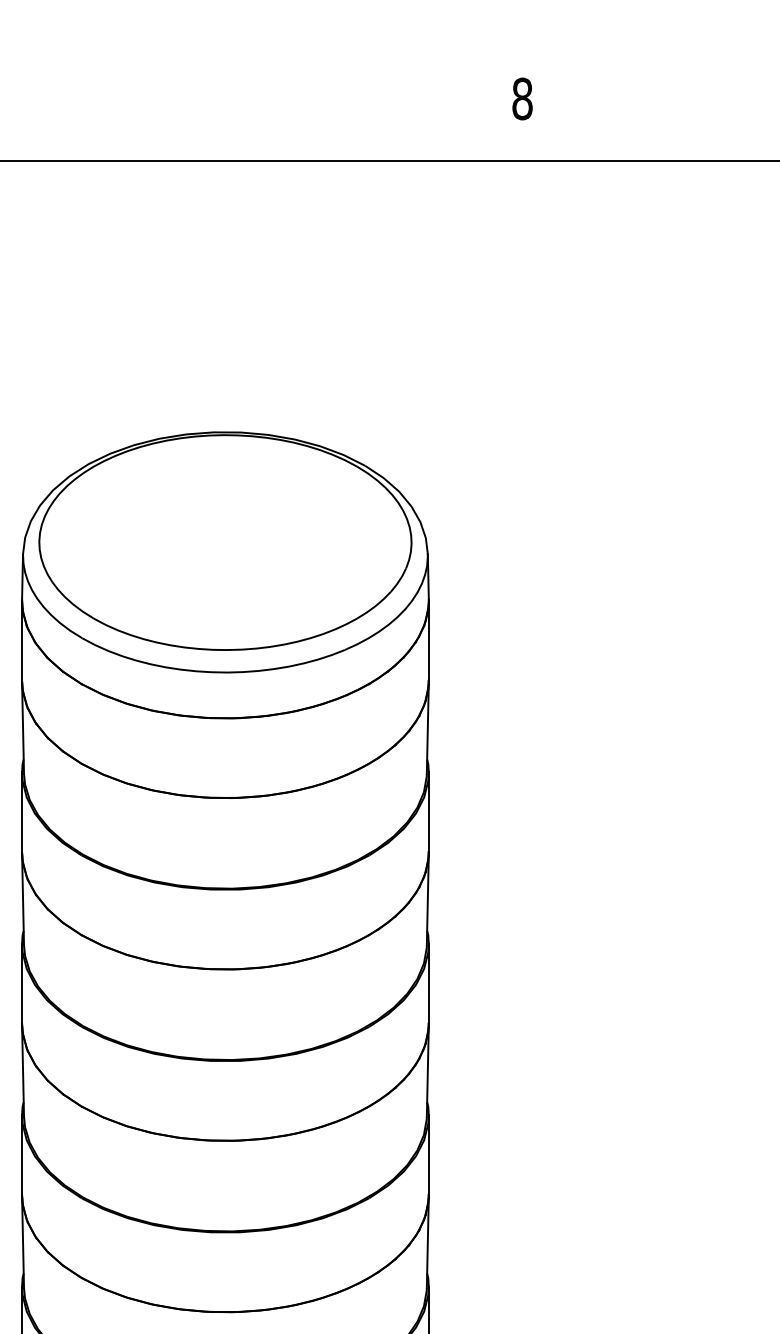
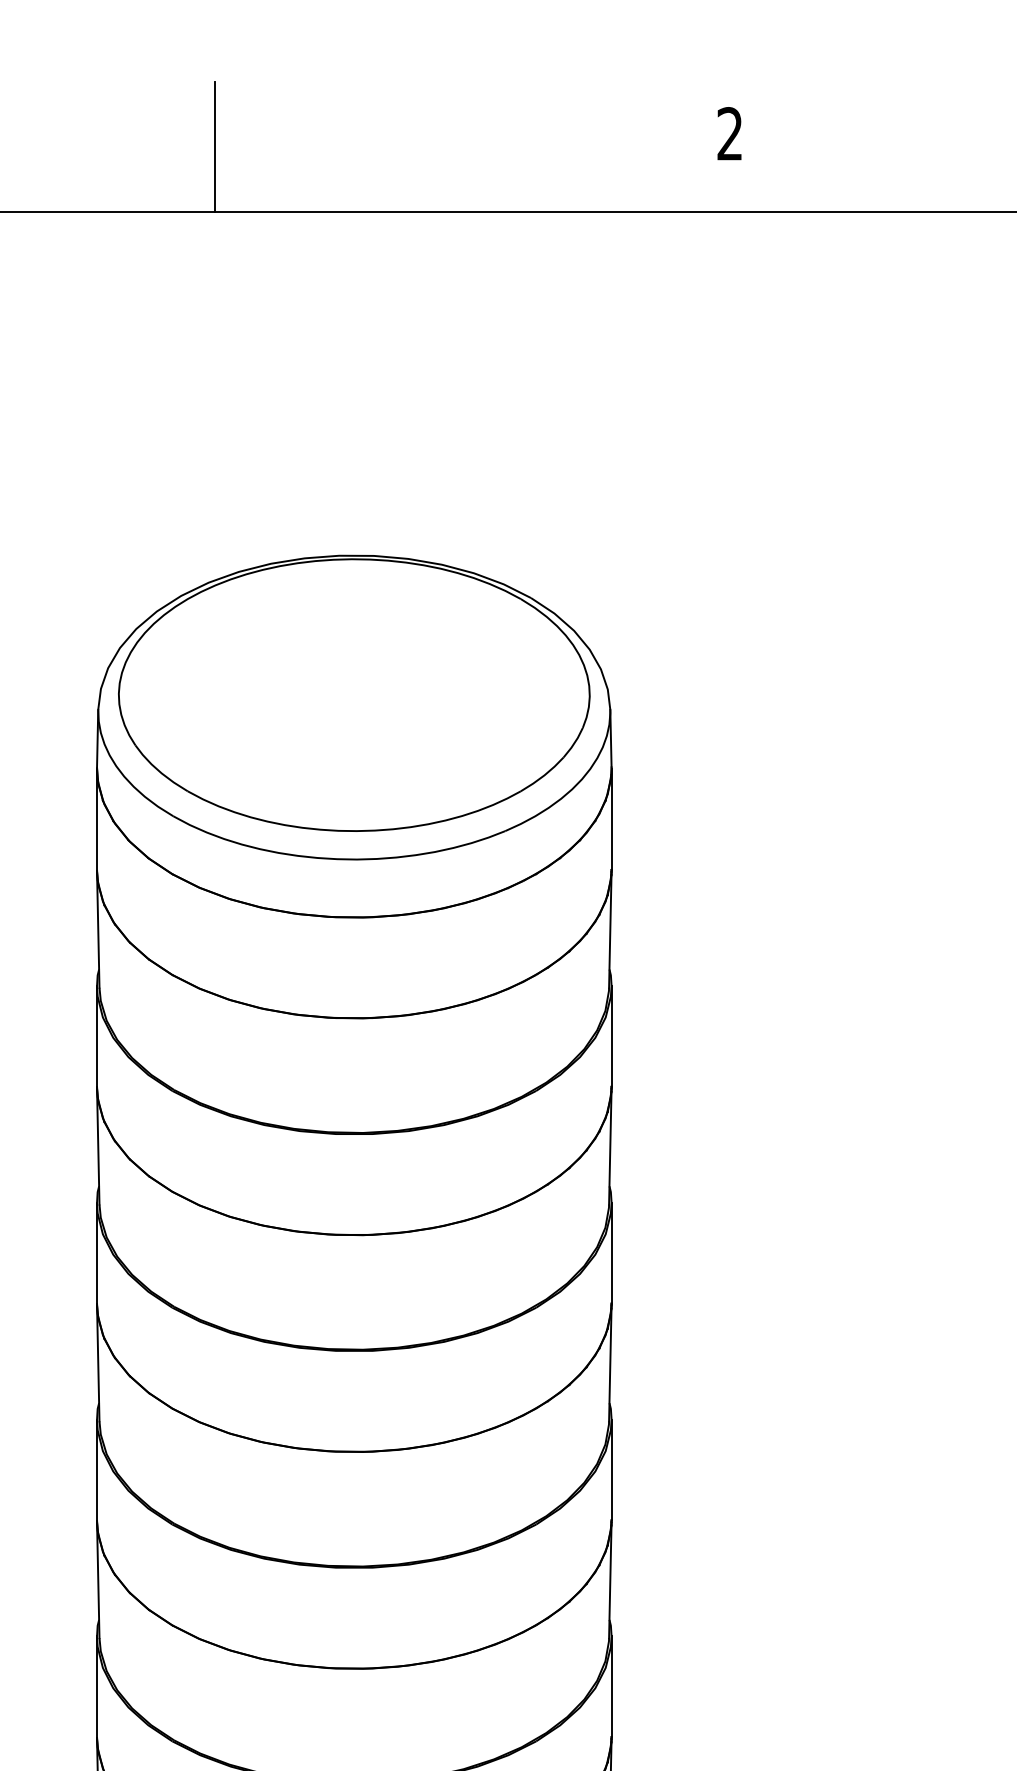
text: (522, 99) -> (730, 134), 8 -> 2
line: (115, 108) -> (215, 146), added

